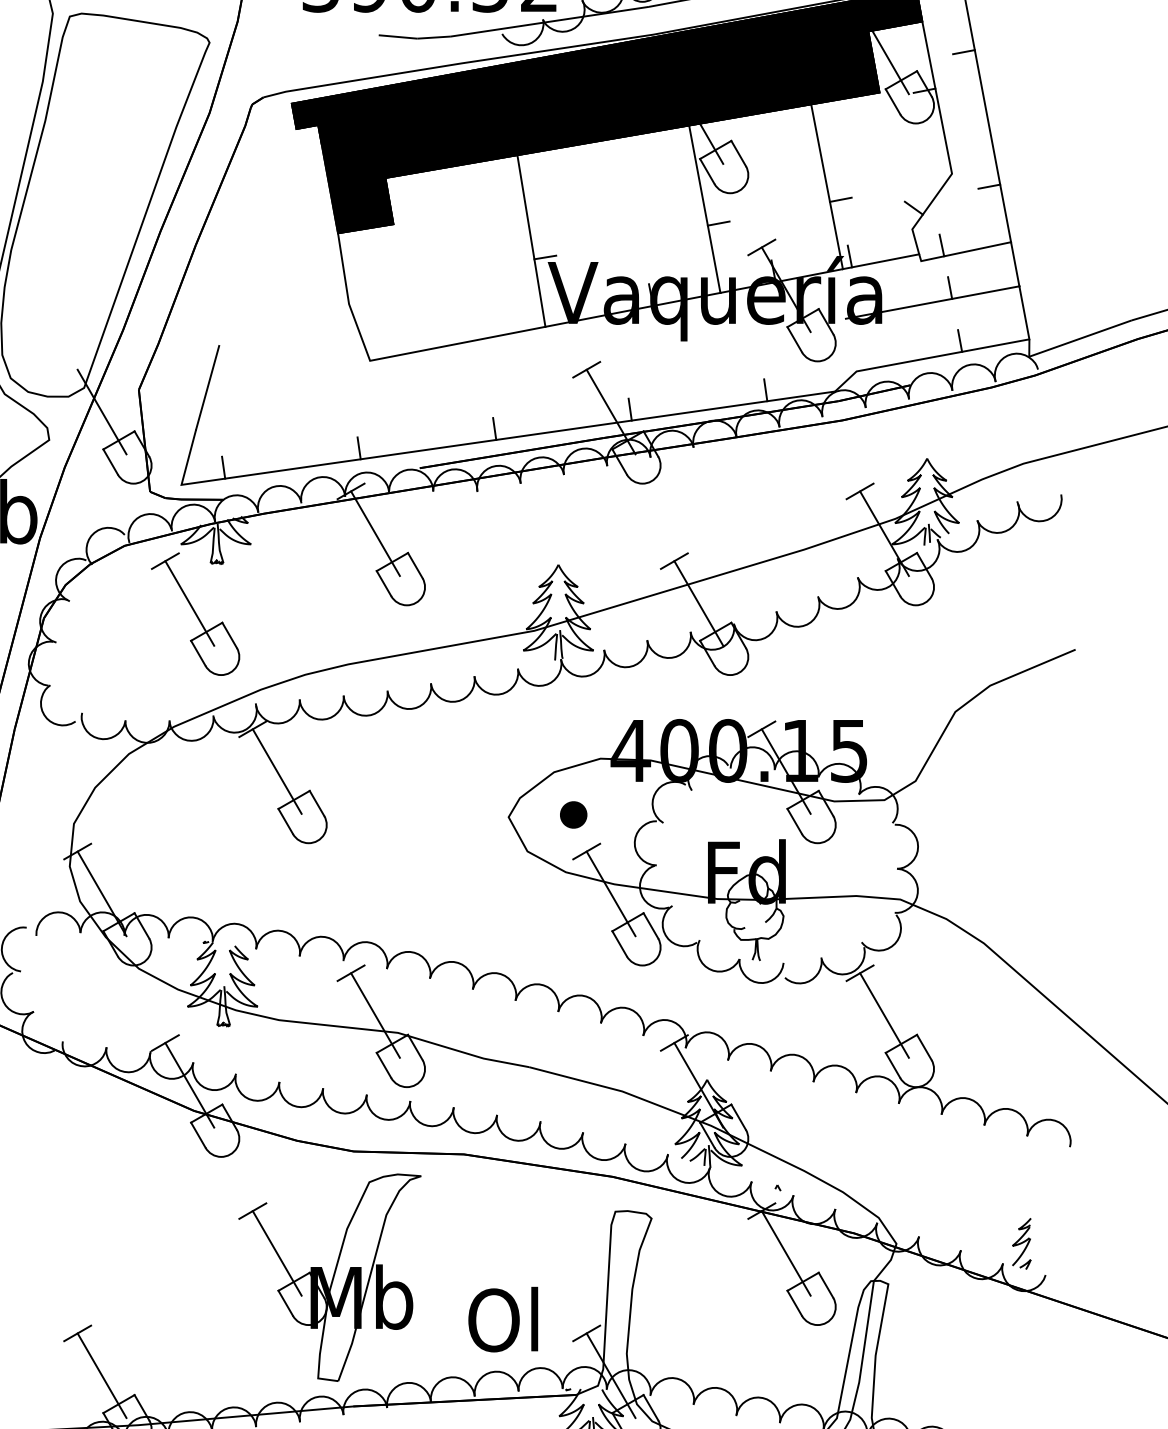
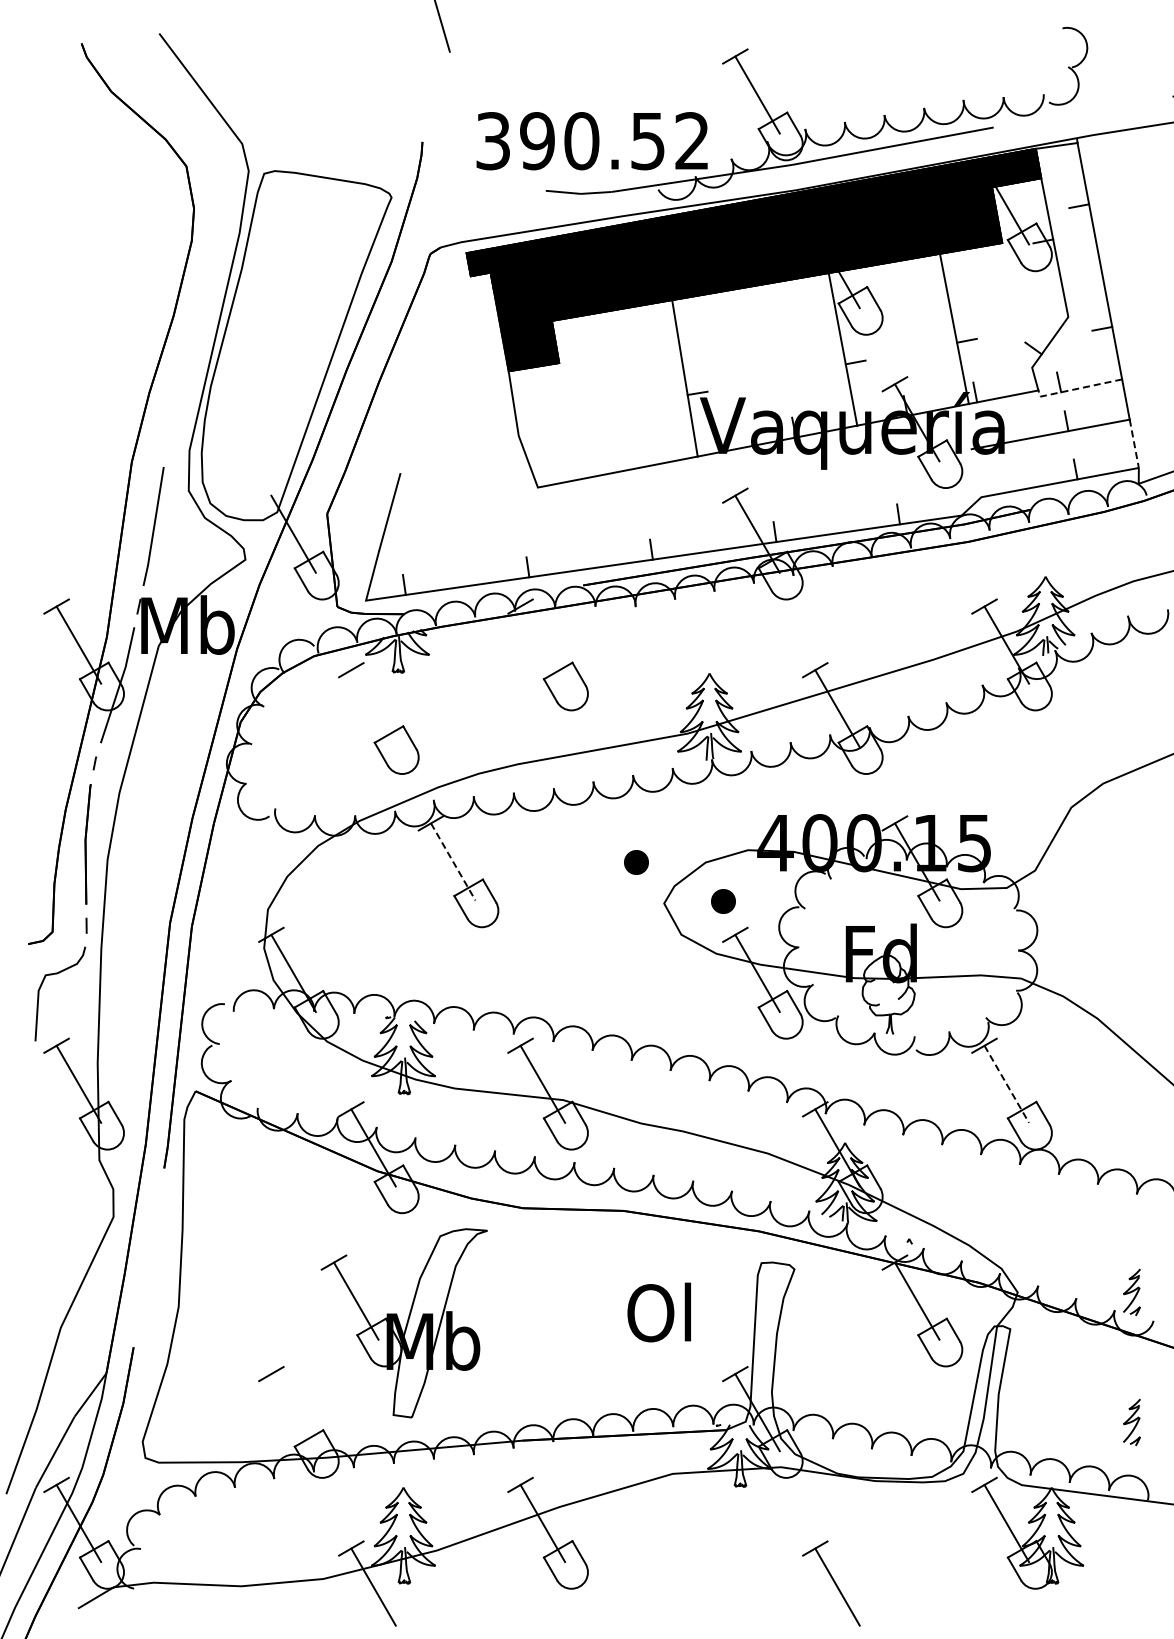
line: (962, 252) -> (1077, 388), solid -> dashed
line: (1024, 312) -> (1134, 443), solid -> dashed
line: (375, 533) -> (542, 644), removed
line: (189, 603) -> (373, 708), removed
line: (277, 772) -> (453, 862), solid -> dashed
part: (478, 772) -> (636, 862), added
line: (885, 1015) -> (1007, 1084), solid -> dashed
part: (329, 1277) -> (403, 1323), moved
text: (502, 1319) -> (658, 1312), moved
line: (101, 1375) -> (293, 1412), removed
part: (1021, 1386) -> (1131, 1422), added

